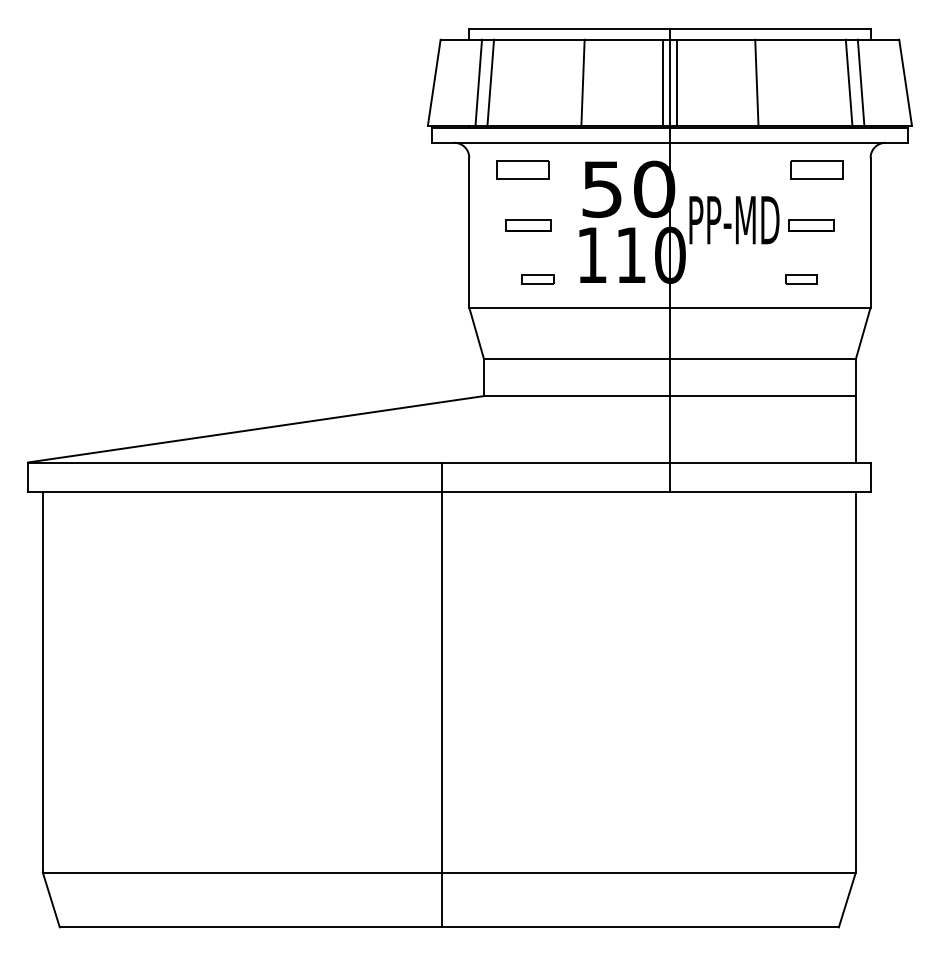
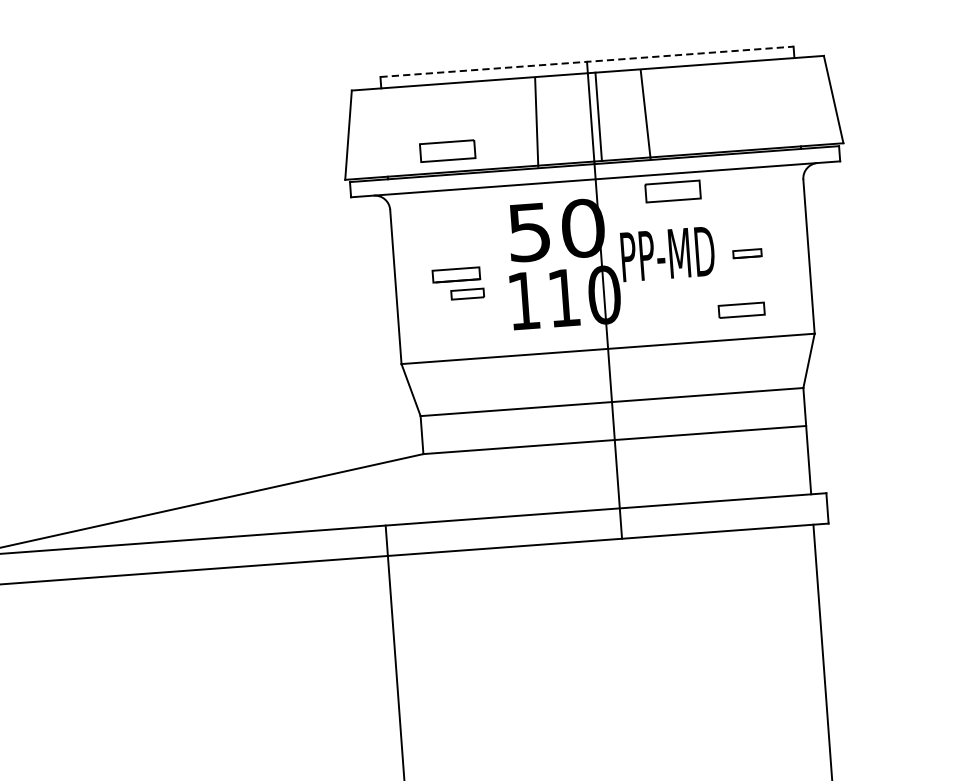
line: (669, 28) -> (586, 61), solid -> dashed
line: (478, 82) -> (394, 131), removed
line: (490, 82) -> (406, 130), removed
line: (582, 82) -> (536, 122), moved
line: (662, 82) -> (583, 117), removed
line: (756, 82) -> (645, 114), moved
line: (848, 82) -> (774, 103), removed
line: (860, 82) -> (787, 102), removed
part: (522, 169) -> (447, 150), moved
part: (816, 169) -> (672, 190), moved
part: (811, 225) -> (747, 253), size x0.6
part: (537, 279) -> (467, 294), moved
part: (801, 279) -> (741, 310), size x1.4

